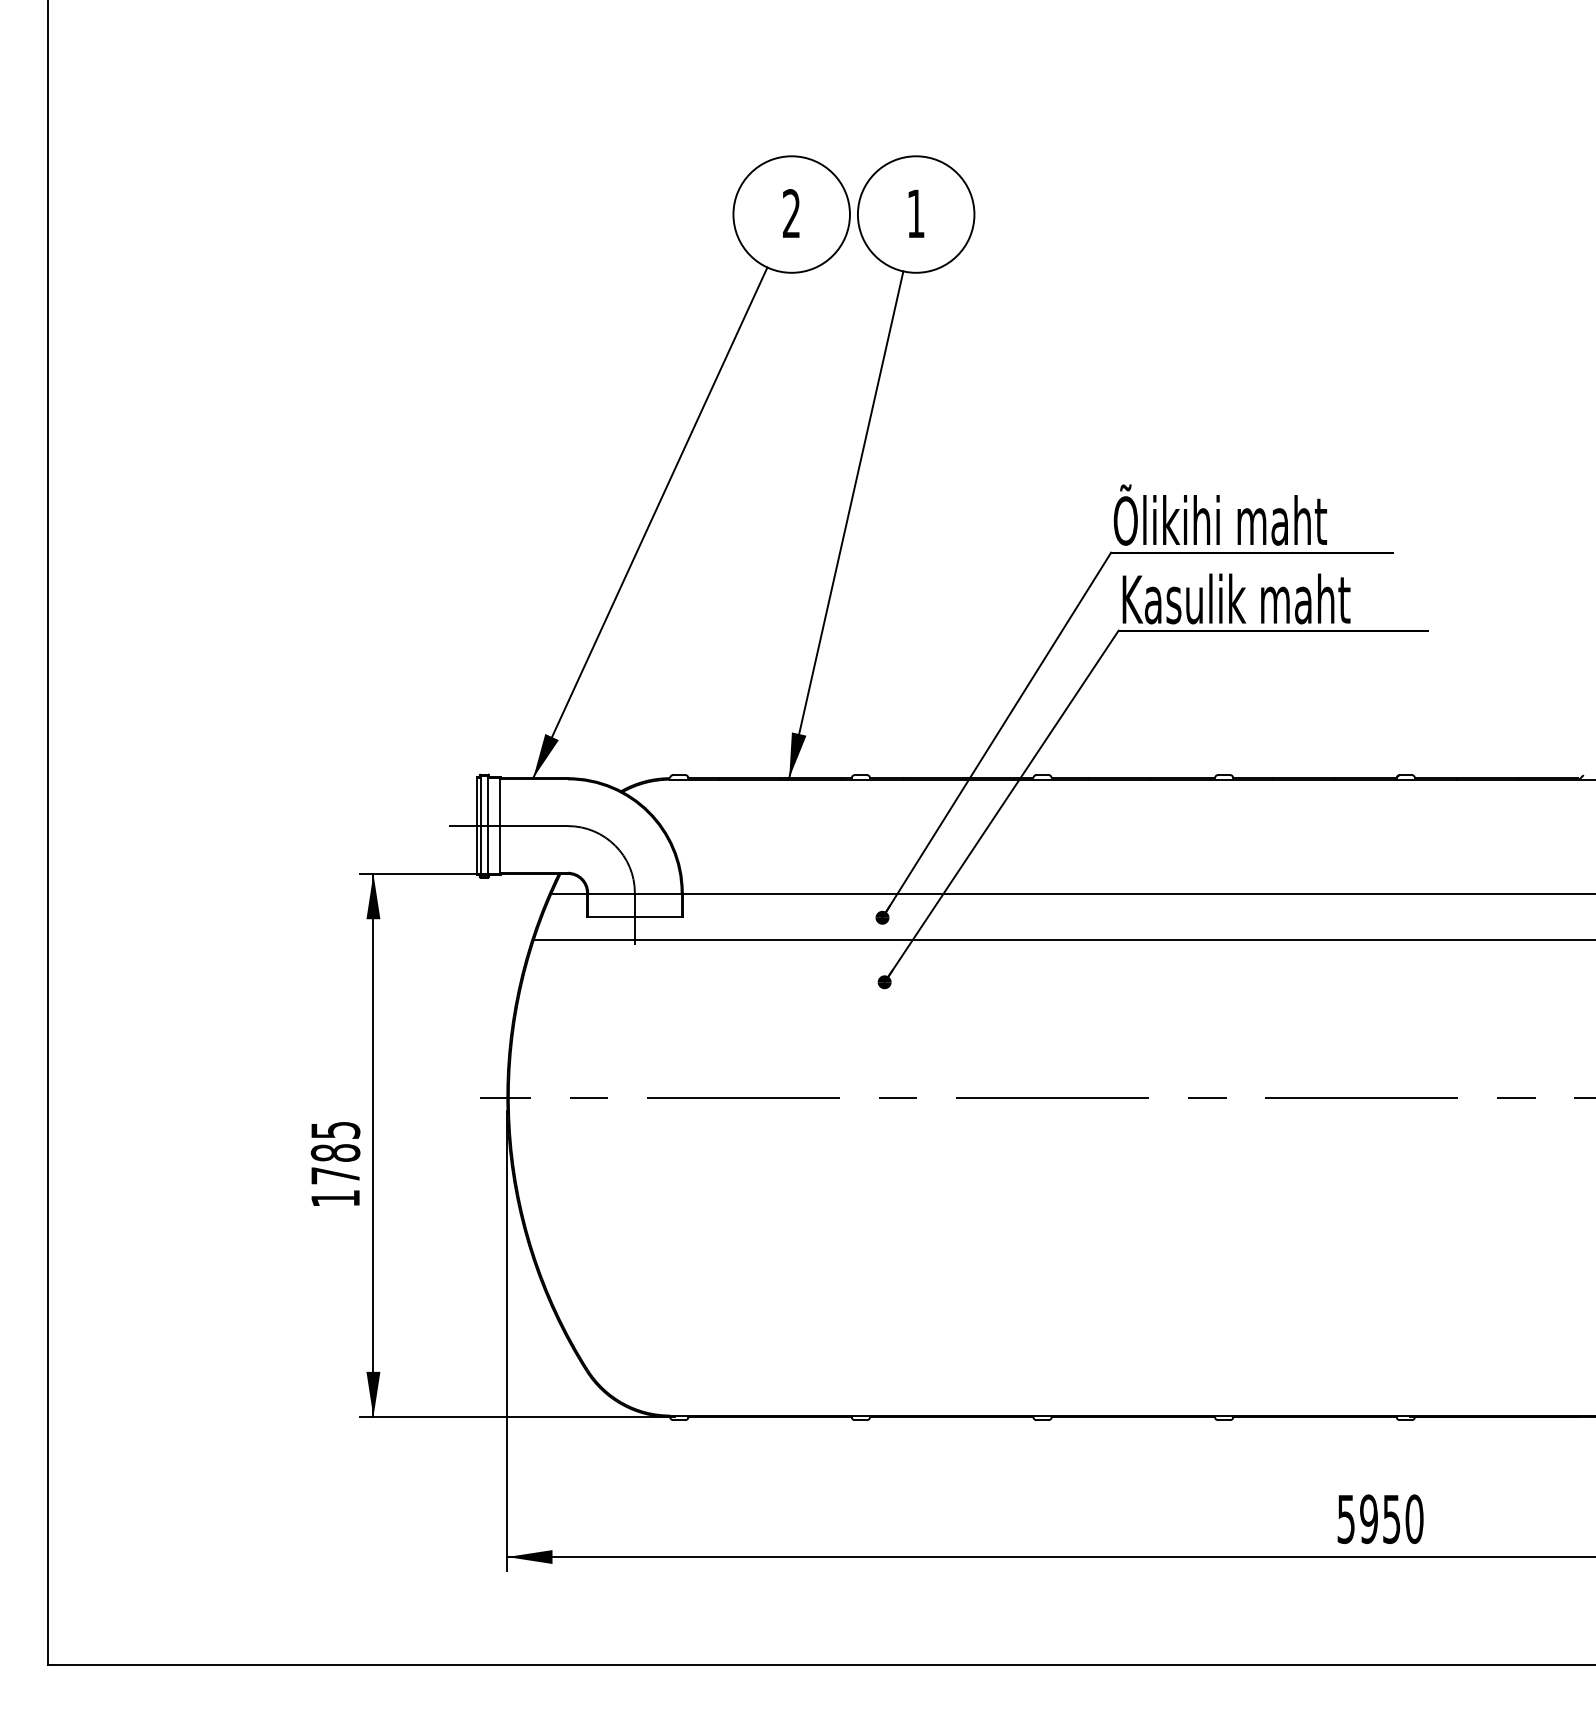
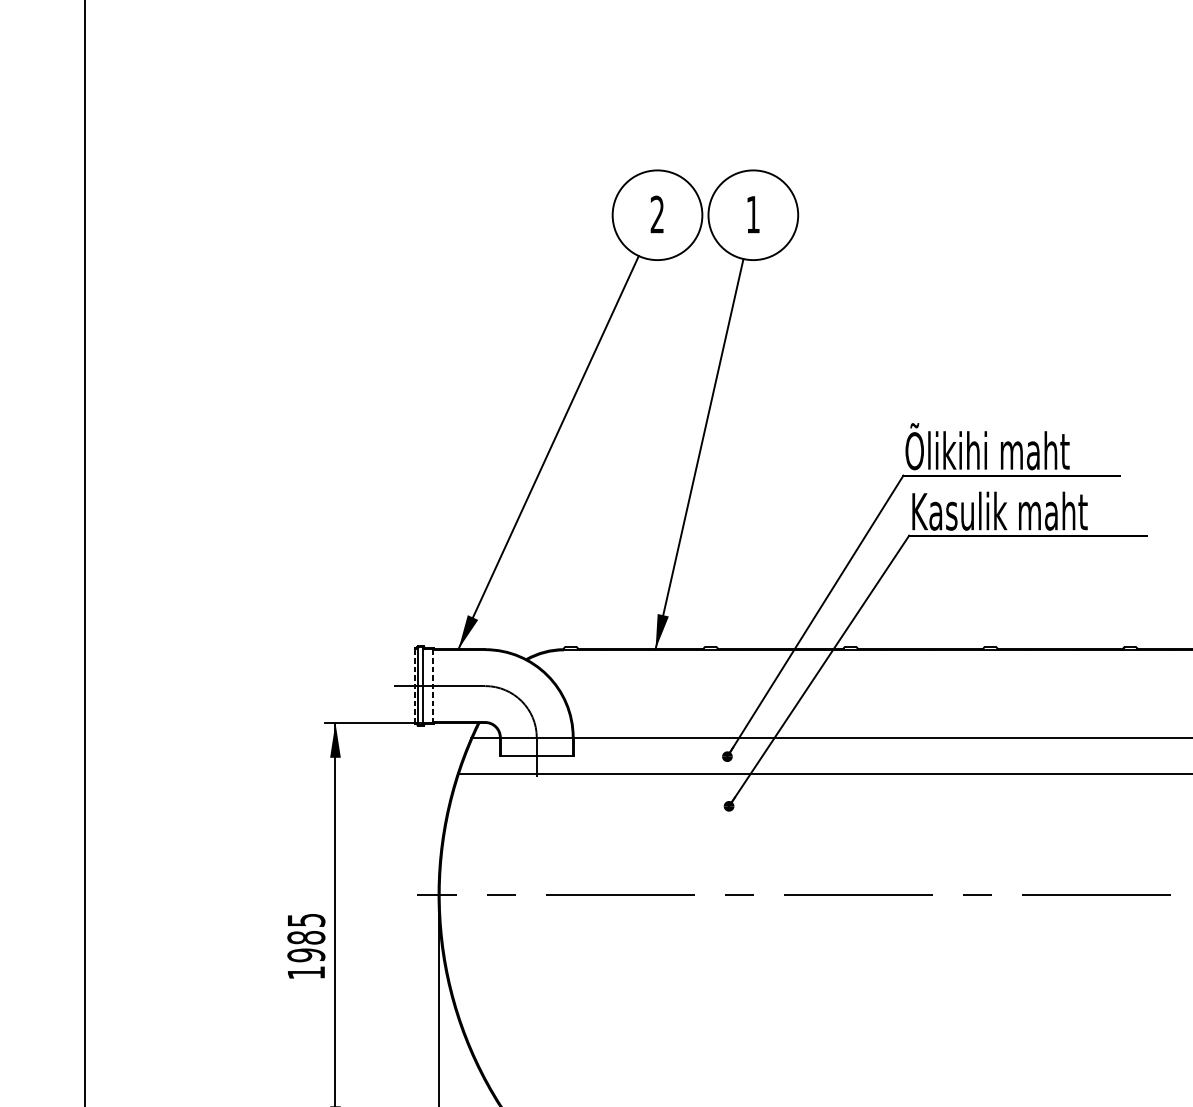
line: (476, 826) -> (414, 686), solid -> dashed
line: (499, 826) -> (432, 686), solid -> dashed
text: (335, 1175) -> (306, 955), 1785 -> 1985

